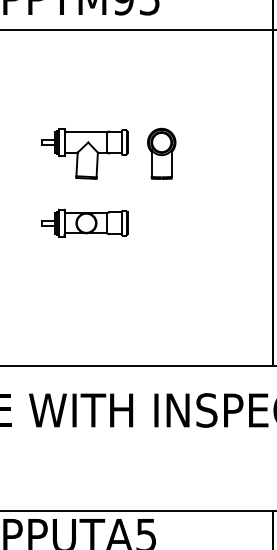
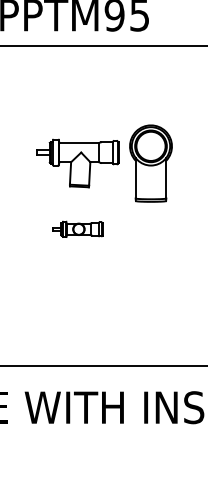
part: (161, 153) -> (150, 163), size x1.6
part: (84, 222) -> (77, 228), size x0.6

